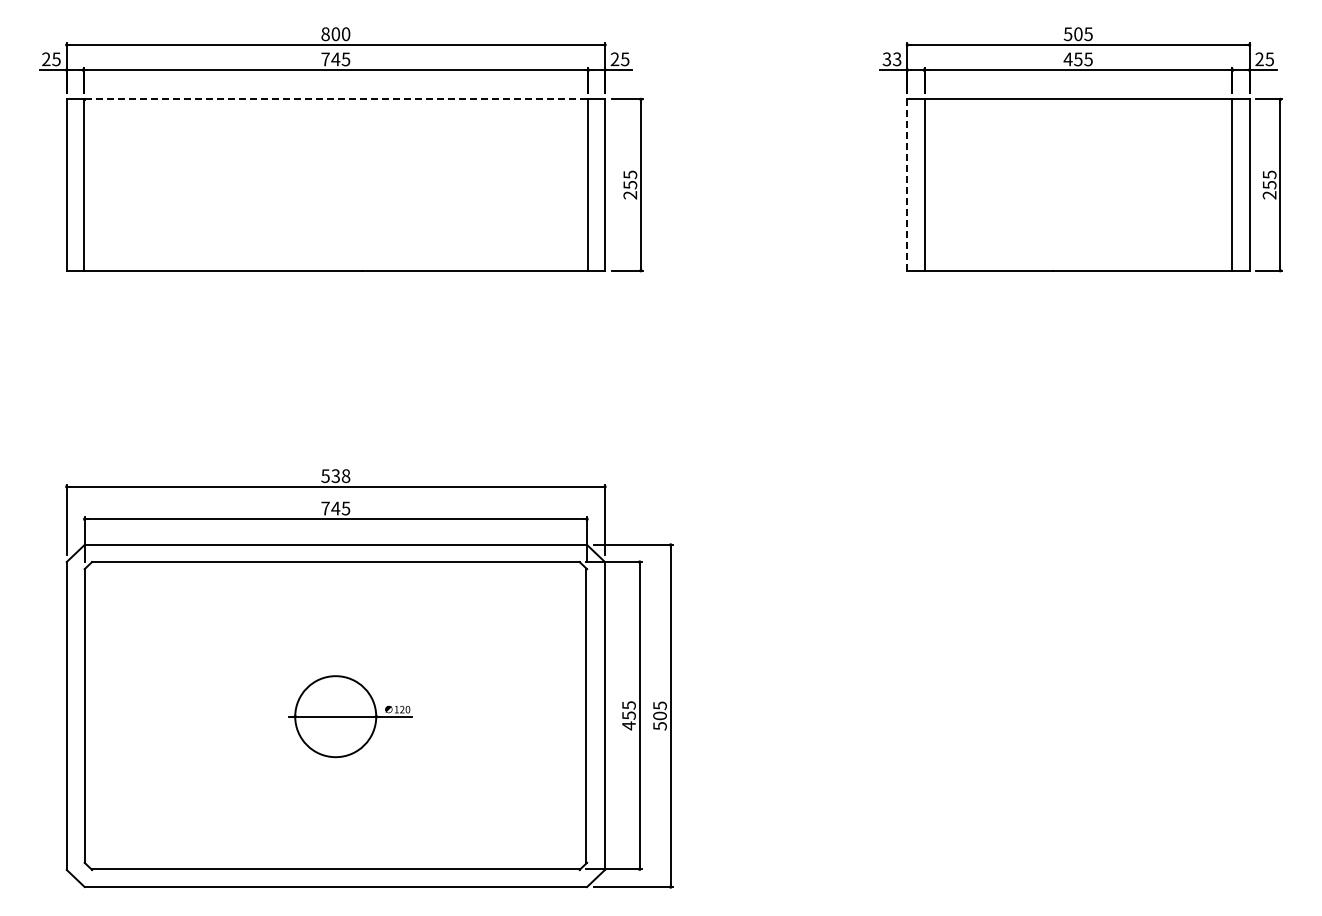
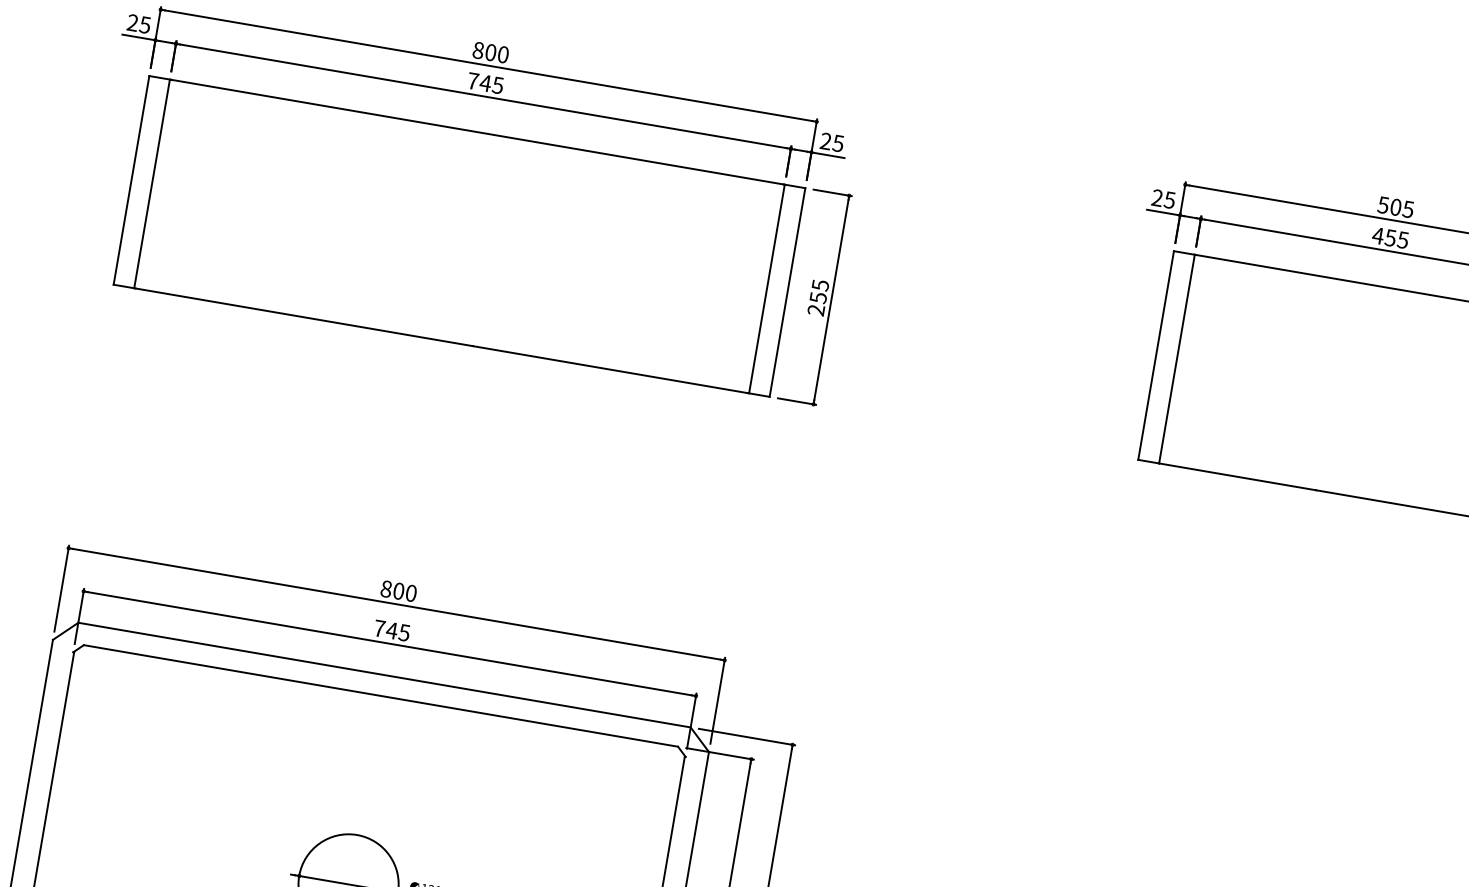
text: (891, 59) -> (1162, 199), 33 -> 25
line: (335, 99) -> (476, 132), dashed -> solid
line: (907, 185) -> (1156, 356), dashed -> solid
text: (335, 475) -> (398, 590), 538 -> 800

